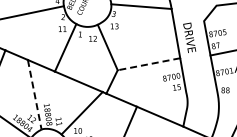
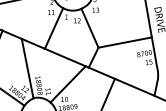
line: (148, 64) -> (124, 42), dashed -> solid
line: (34, 94) -> (27, 68), dashed -> solid

